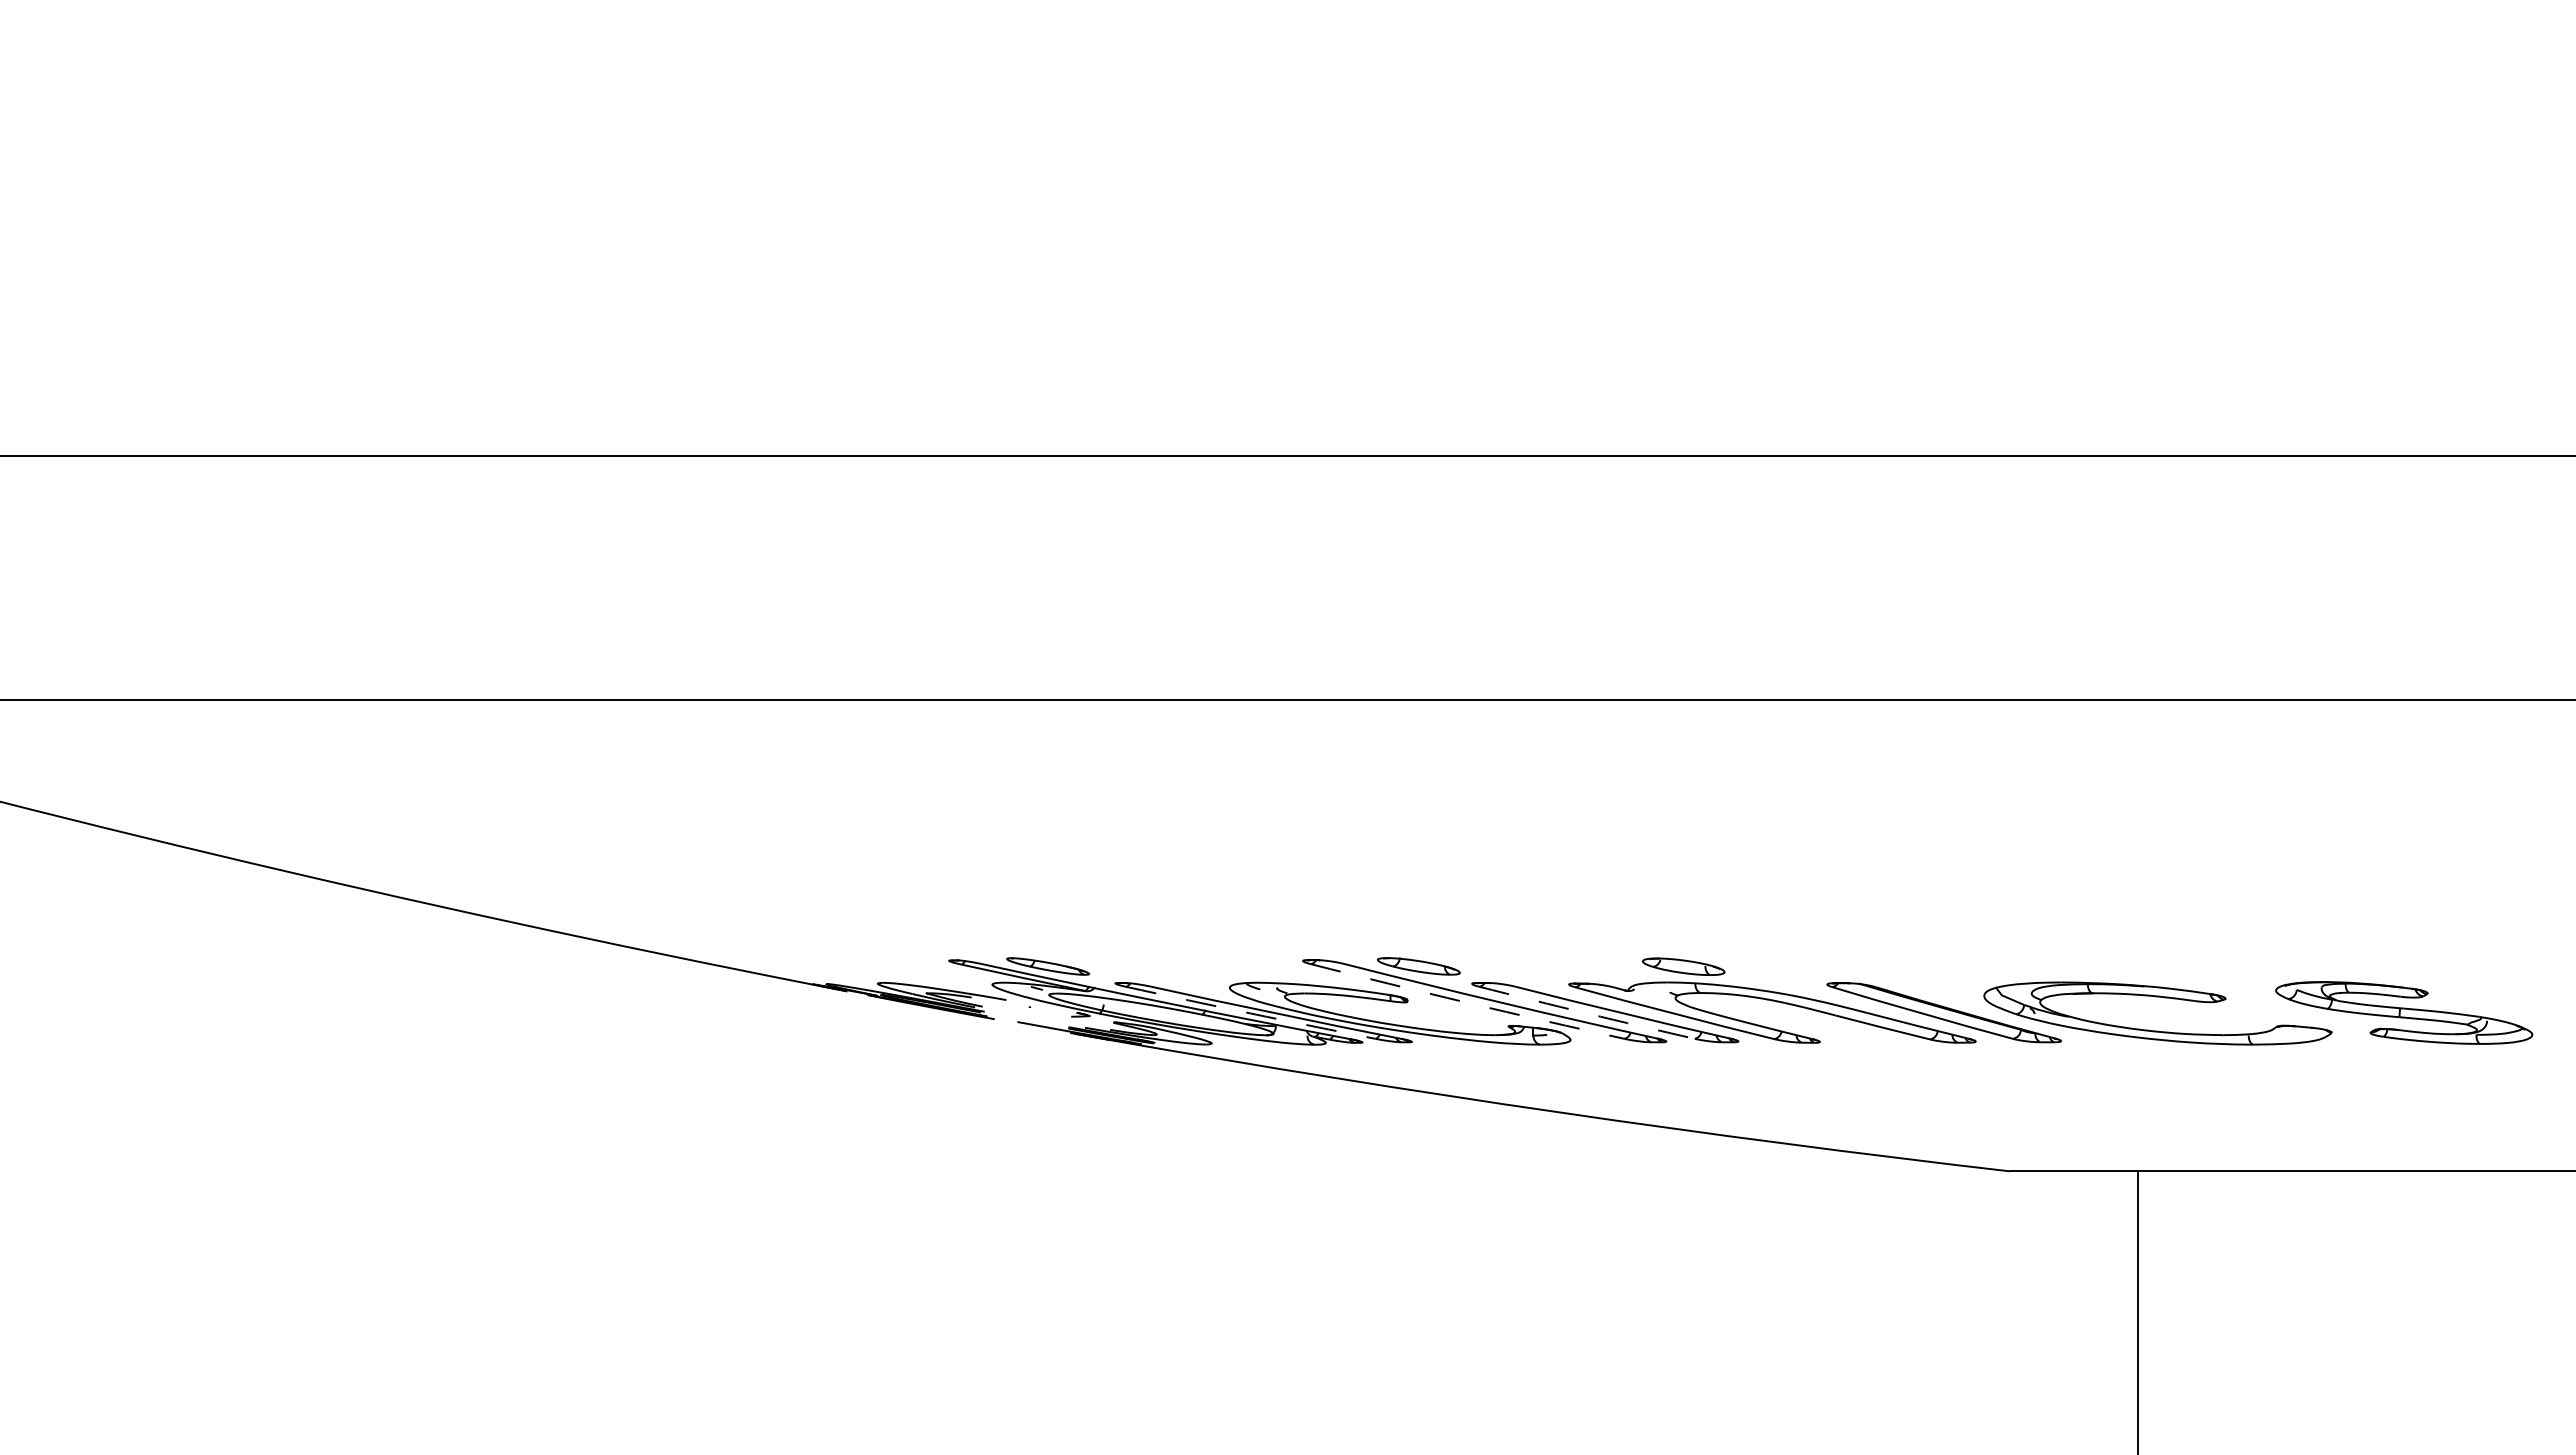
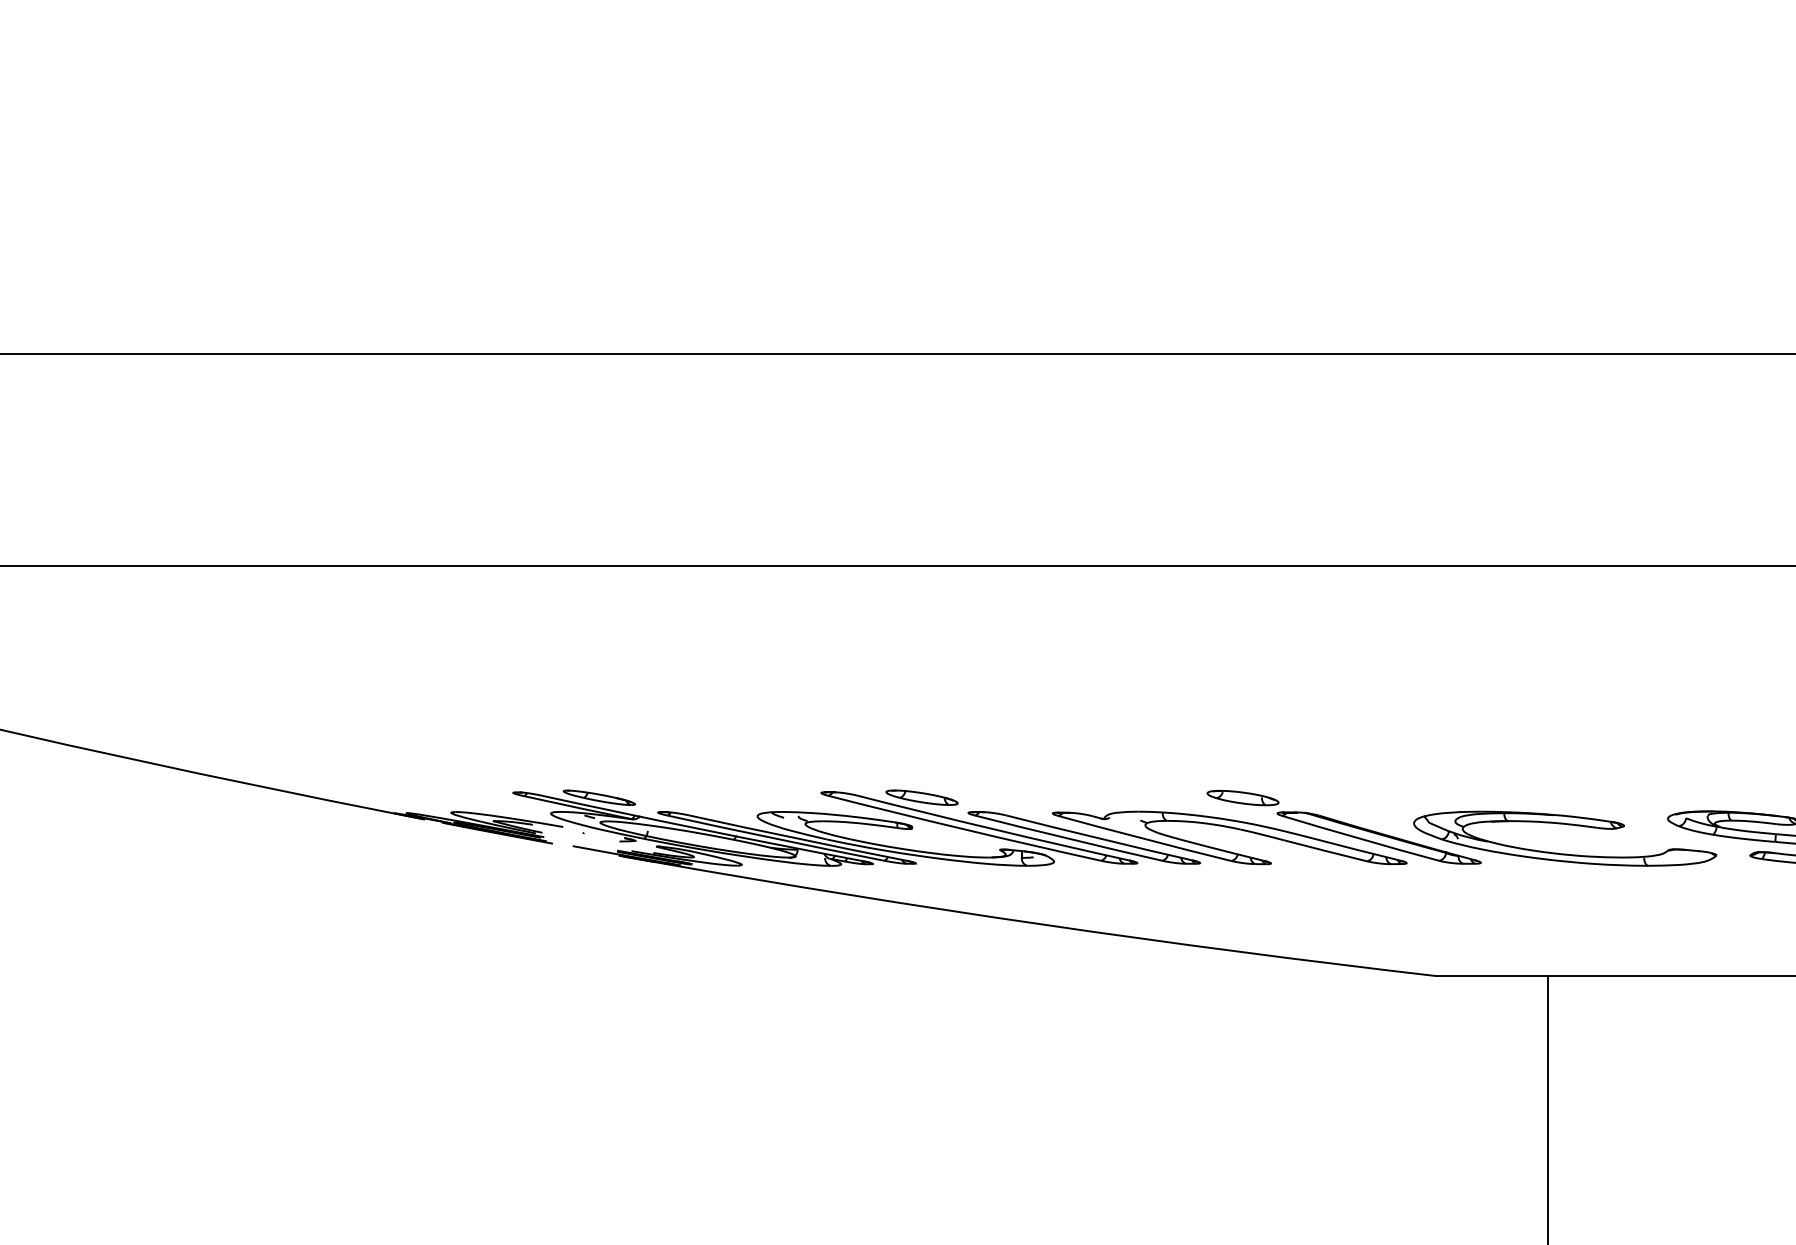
part: (1683, 966) -> (1242, 797), moved
arc: (1467, 1002) -> (964, 829), dashed -> solid
arc: (1250, 1013) -> (775, 838), dashed -> solid
arc: (1586, 1013) -> (1067, 838), dashed -> solid

